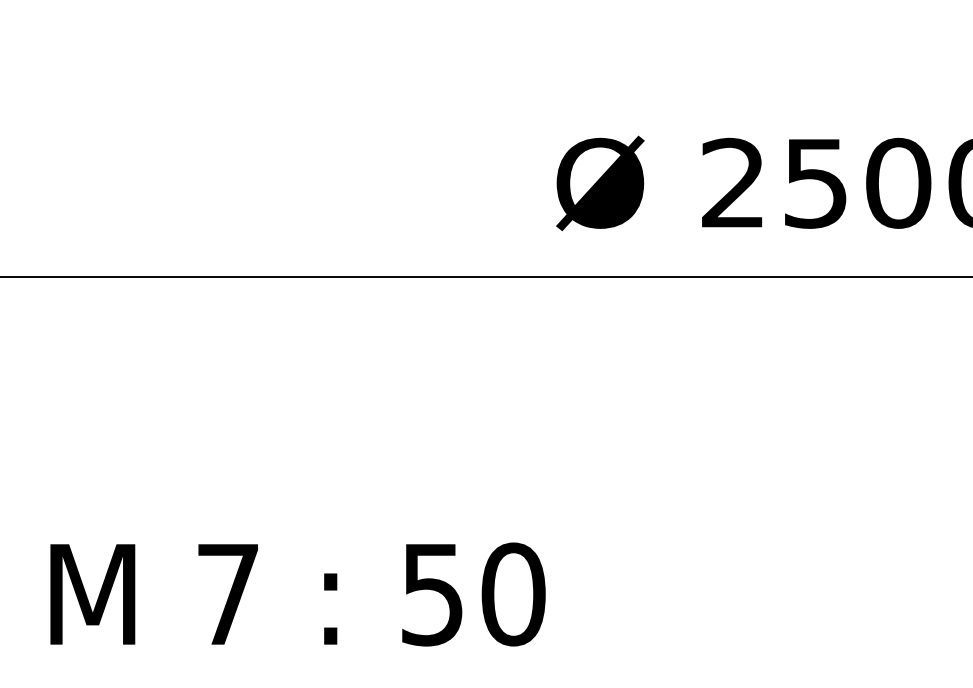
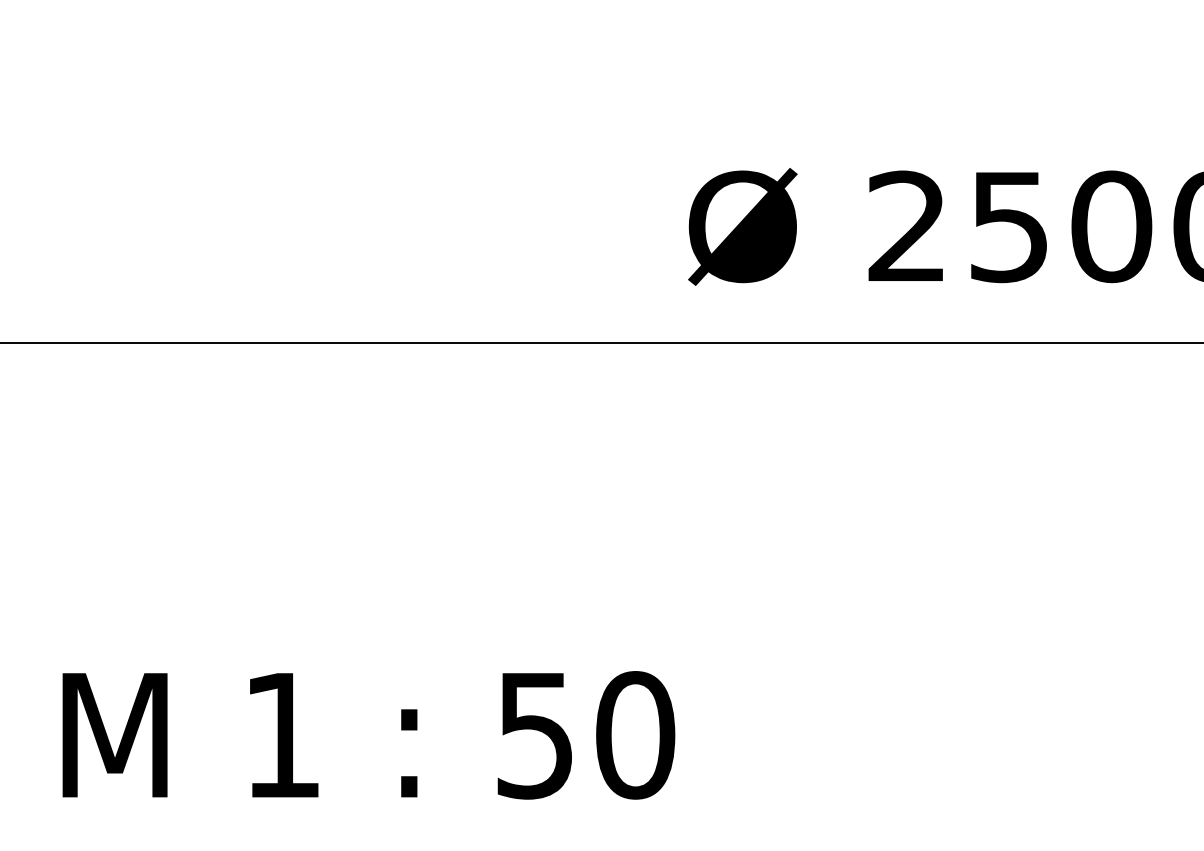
text: (228, 594) -> (282, 735), 7 -> 1

